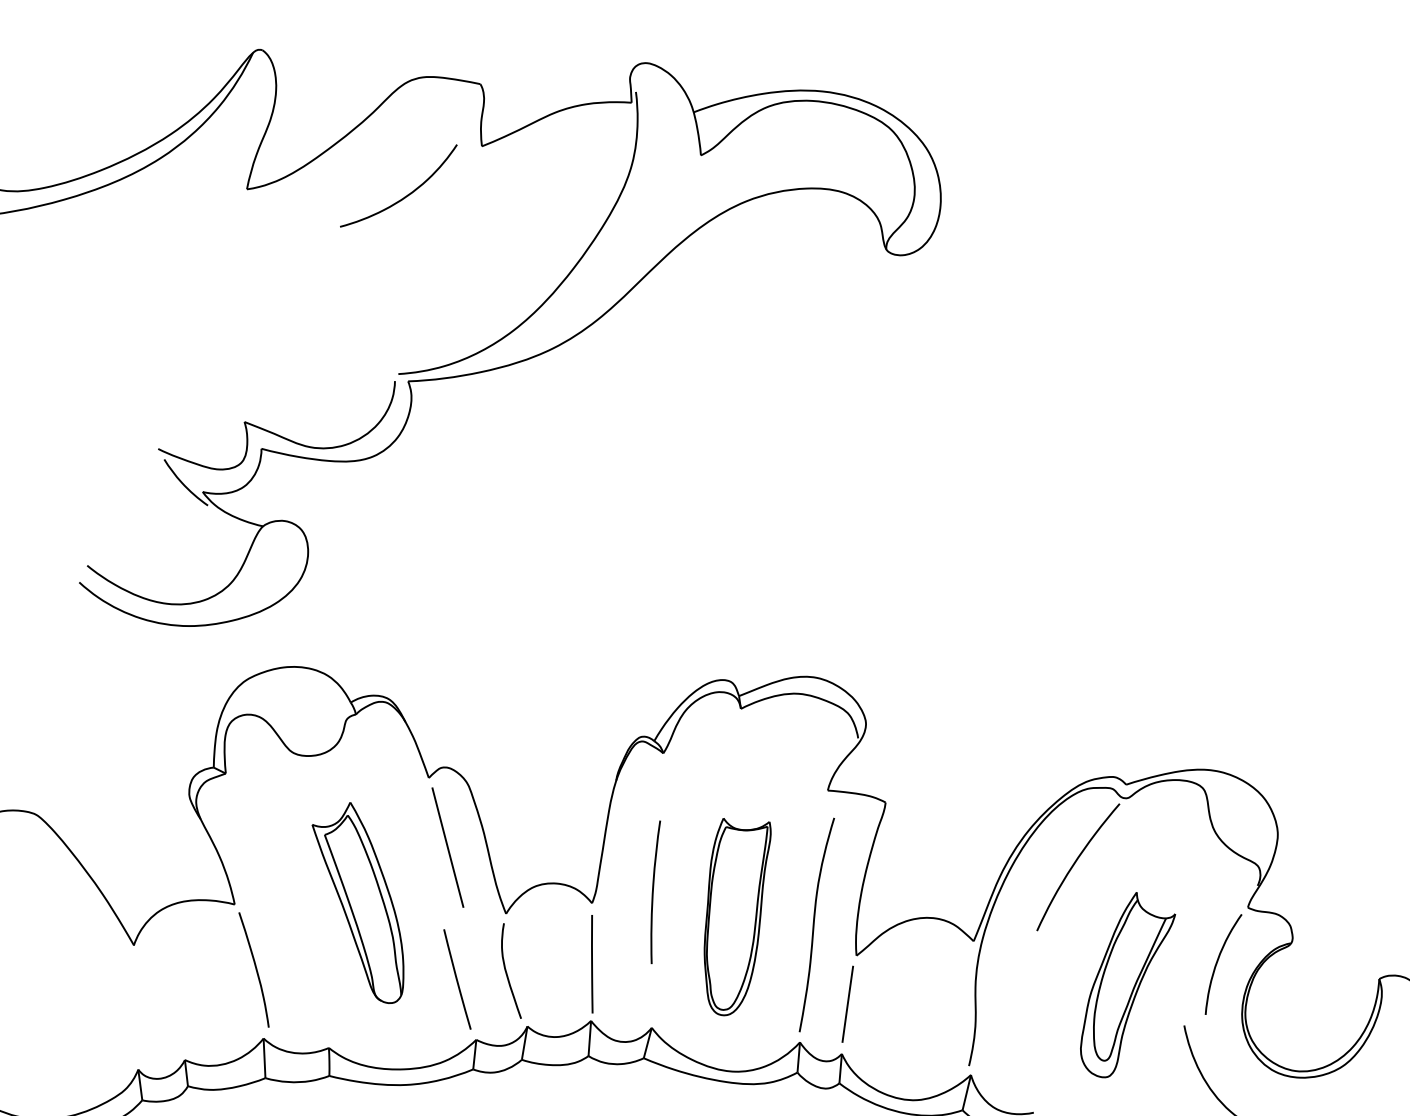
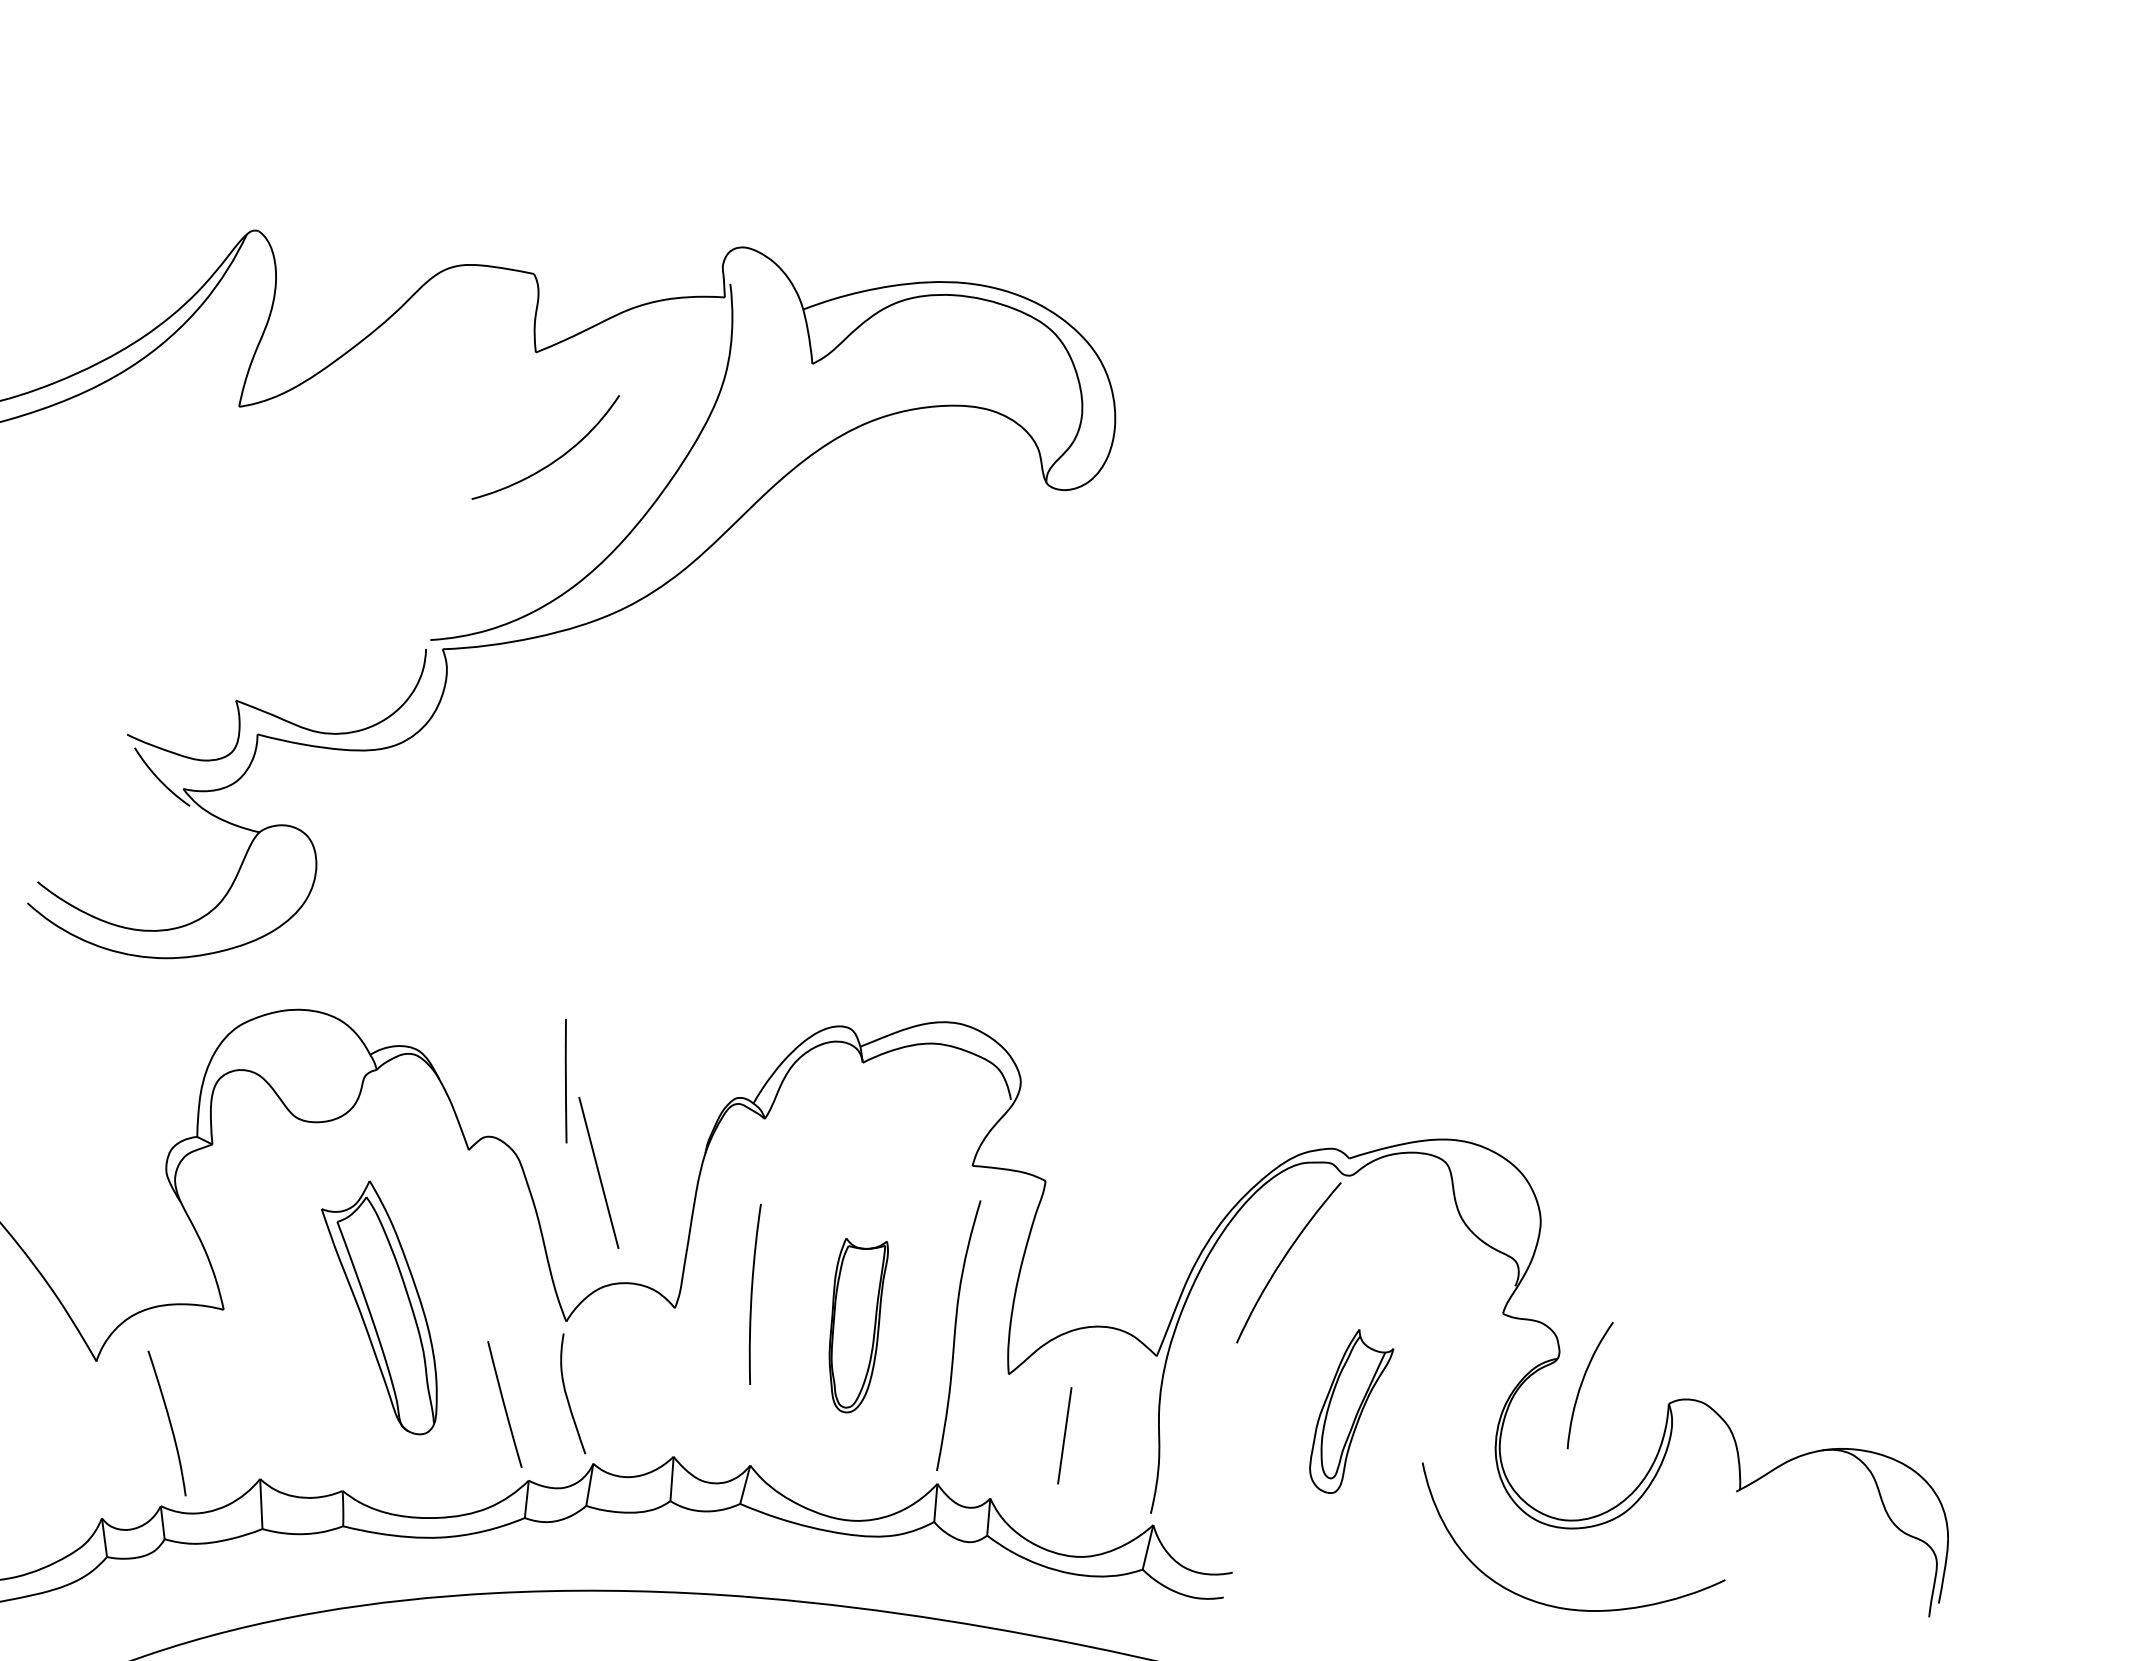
curve: (406, 195) -> (555, 459), moved
line: (447, 847) -> (598, 1172), moved
part: (737, 916) -> (858, 1325), size x0.7
curve: (1217, 963) -> (1582, 1384), moved
line: (591, 964) -> (565, 1081), moved
curve: (255, 970) -> (169, 1423), moved
part: (1127, 985) -> (1351, 1411), size x0.7
line: (847, 1004) -> (1064, 1435), moved

